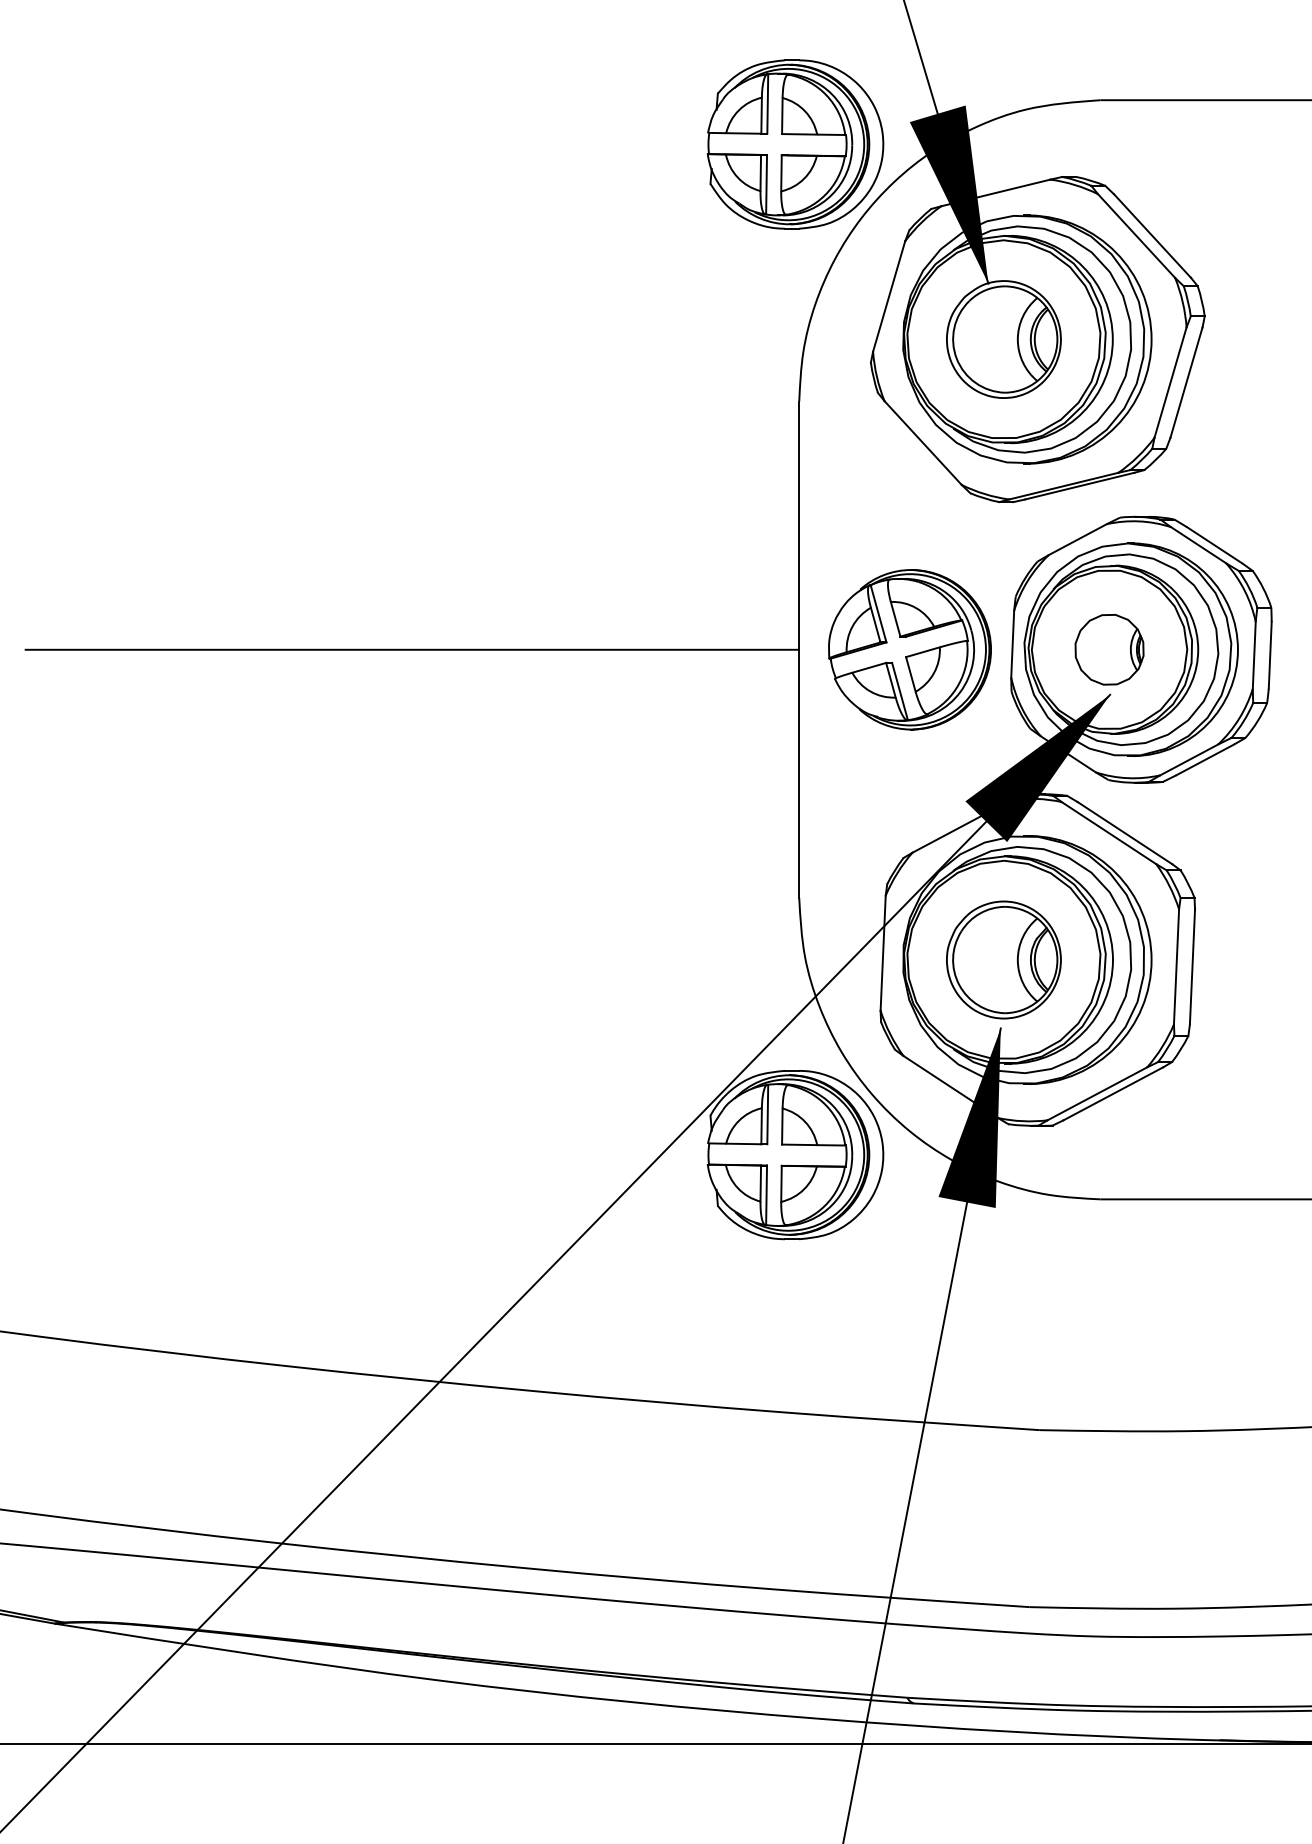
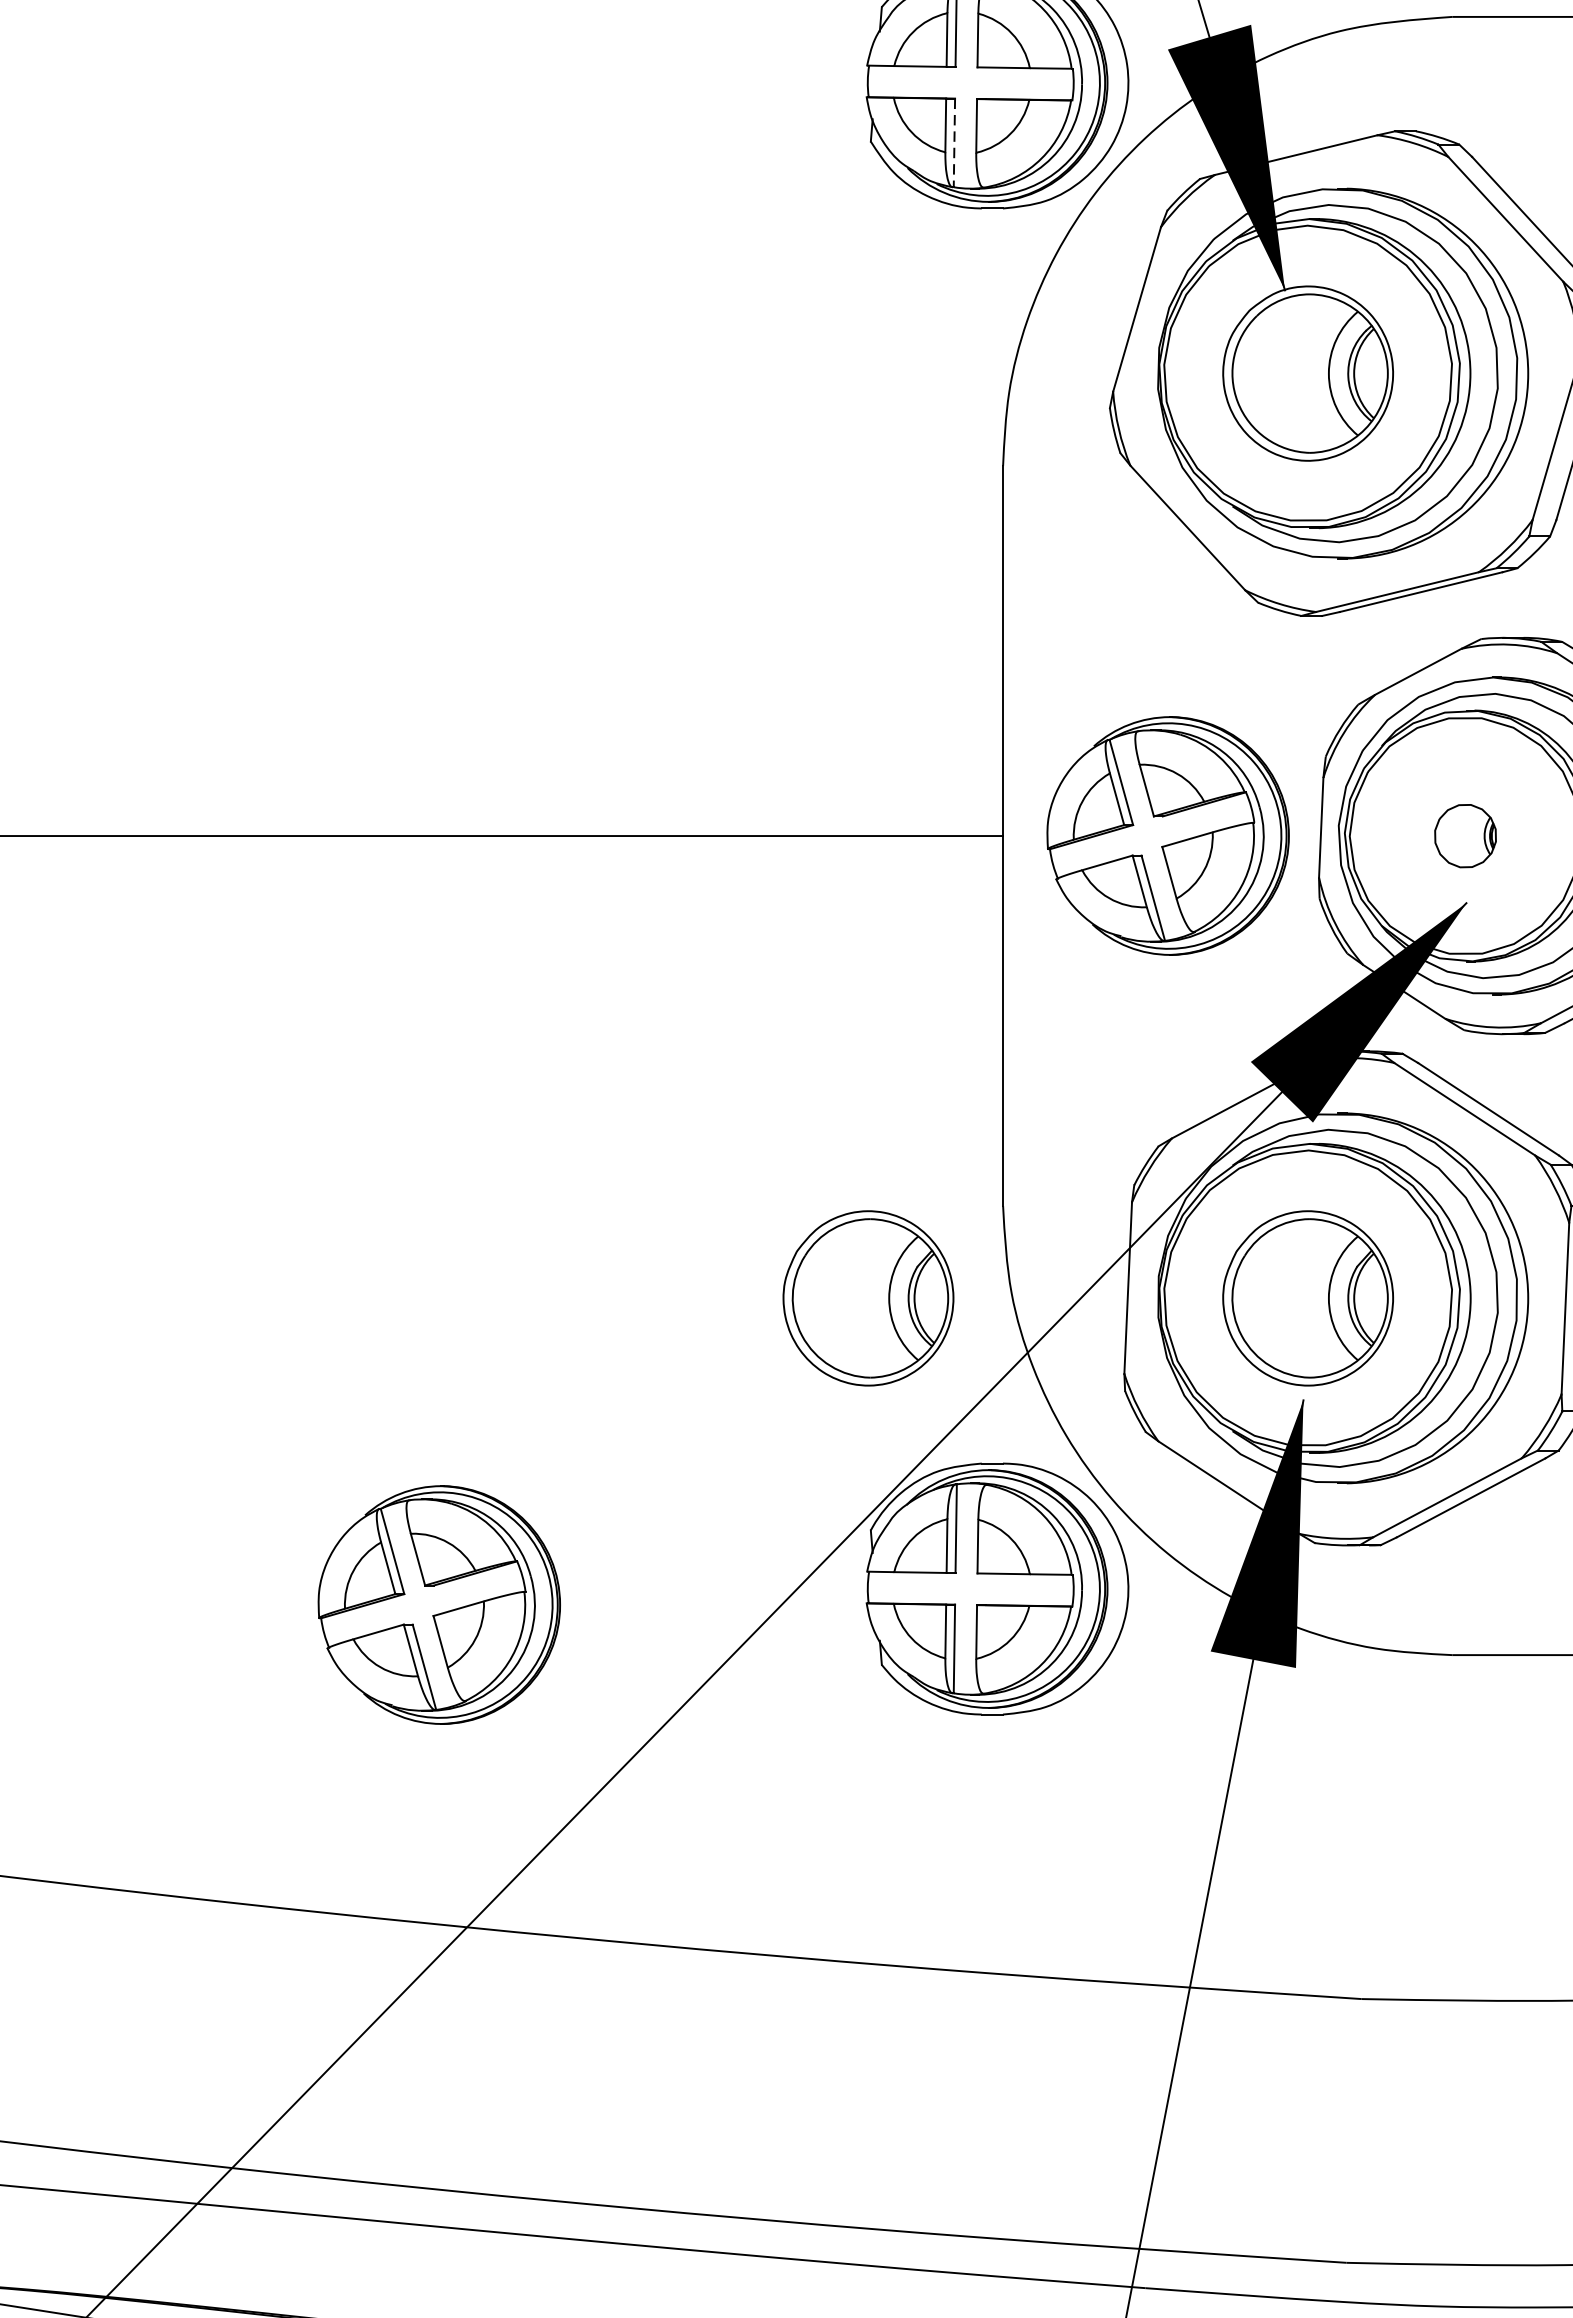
line: (766, 184) -> (954, 142), solid -> dashed
part: (1109, 649) -> (1465, 835), size x0.6
part: (708, 959) -> (867, 1297), added
part: (420, 1165) -> (438, 1604), added

